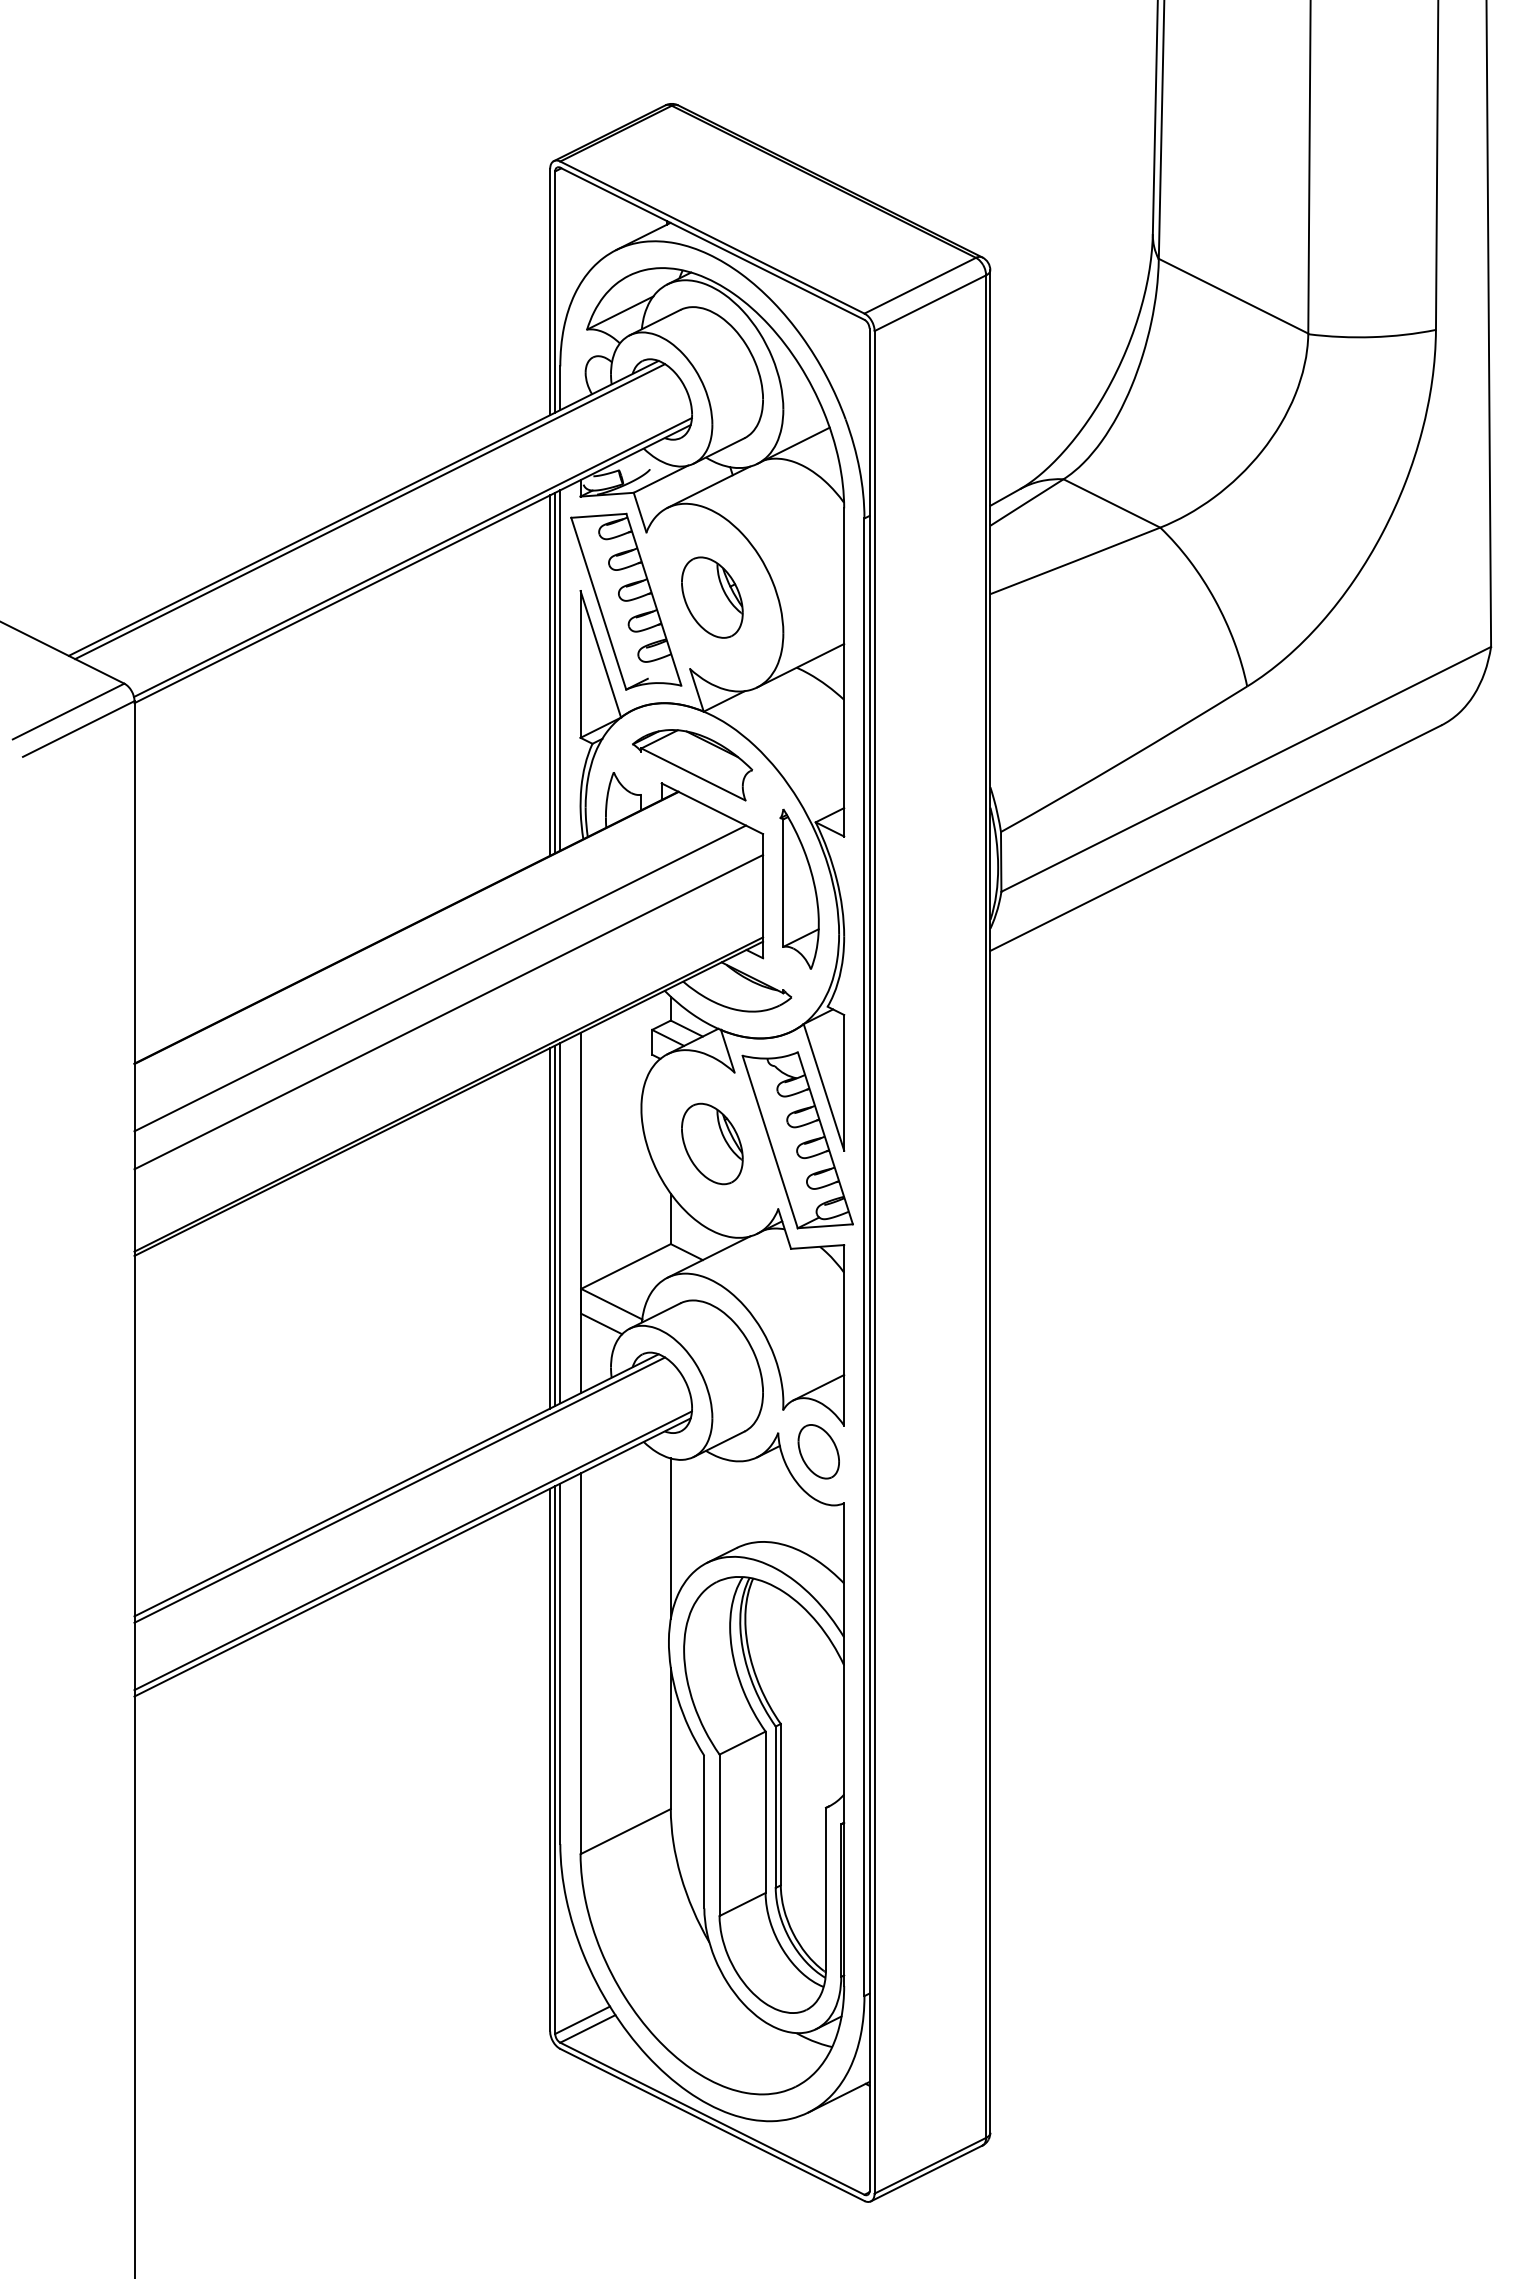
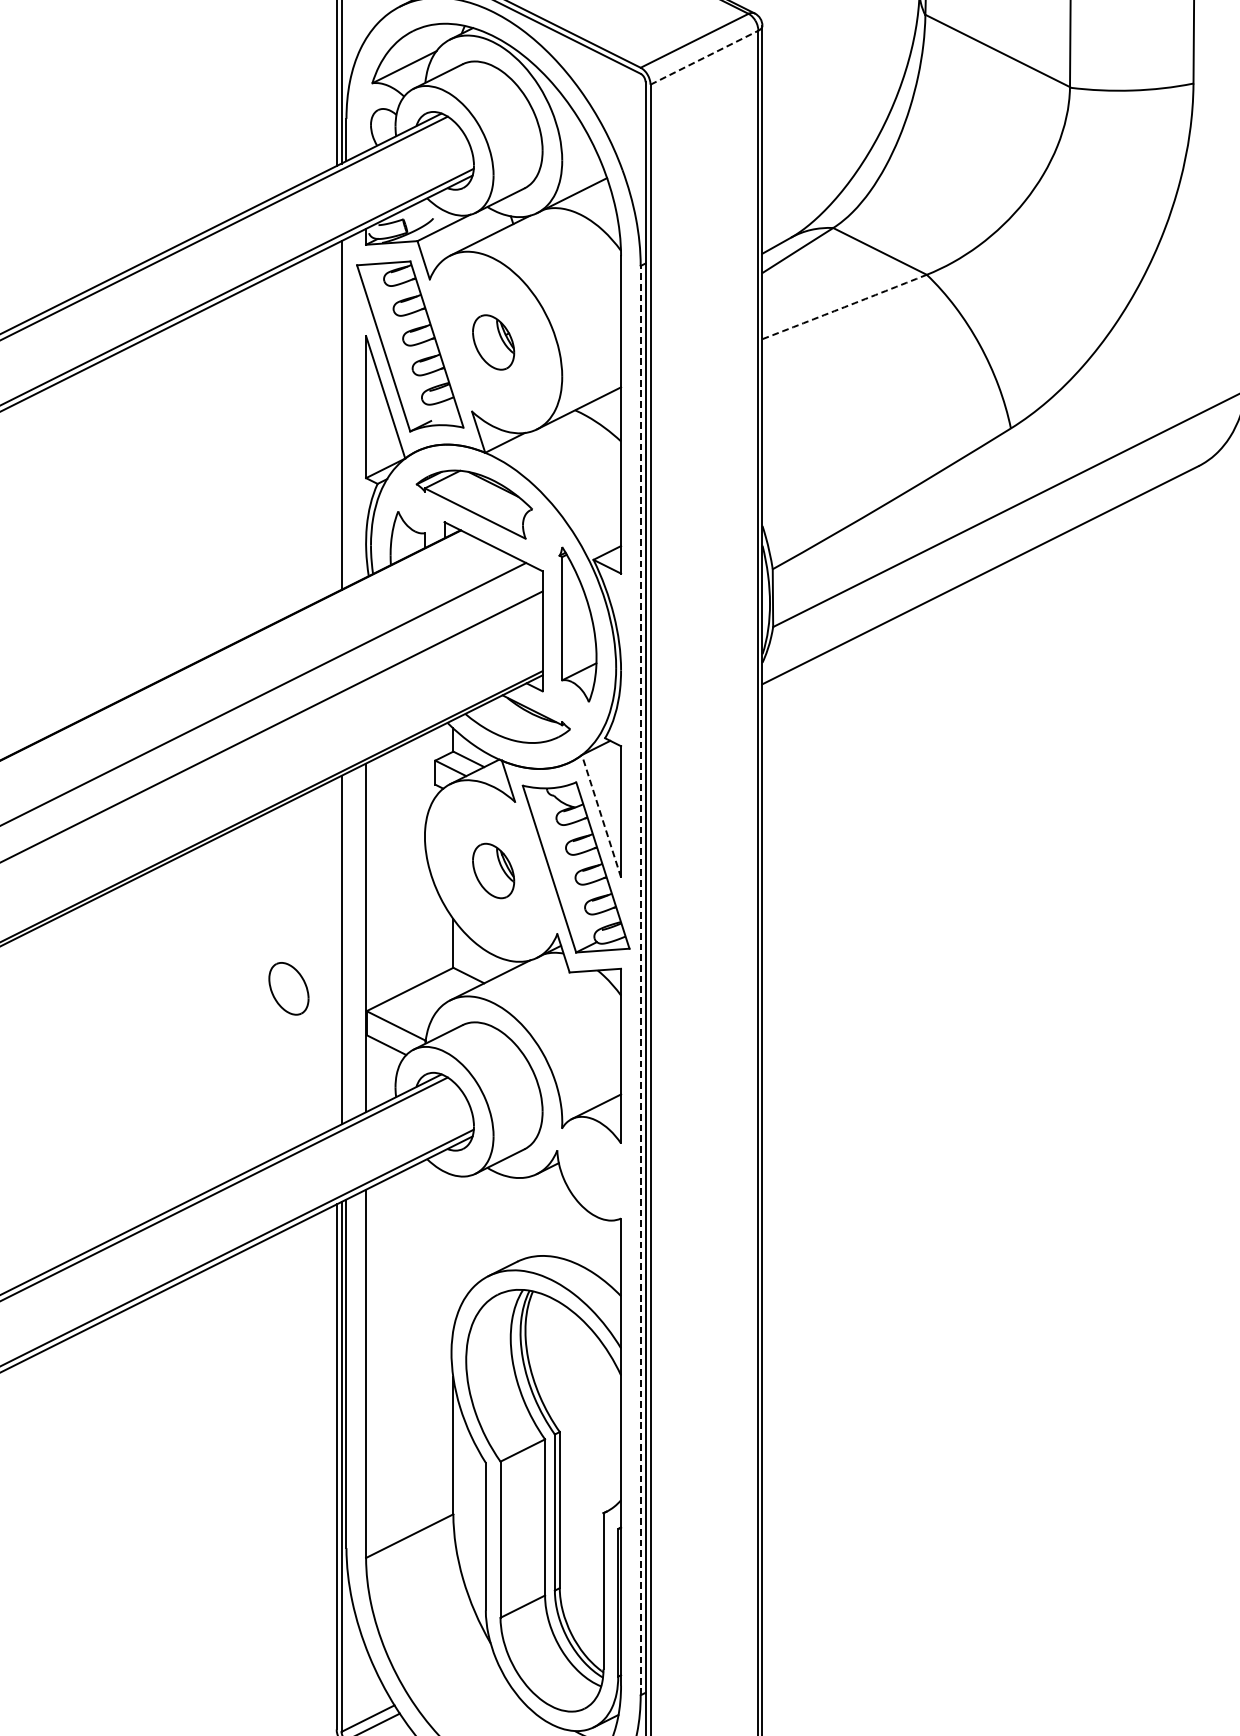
line: (930, 303) -> (704, 58), solid -> dashed
arc: (1075, 561) -> (844, 307), solid -> dashed
part: (712, 597) -> (493, 342), size x0.7
line: (560, 670) -> (346, 413), removed
line: (550, 675) -> (336, 417), removed
line: (823, 1086) -> (601, 815), solid -> dashed
part: (712, 1143) -> (493, 870), size x0.7
line: (560, 1223) -> (346, 947), removed
line: (550, 1228) -> (336, 952), removed
line: (864, 1257) -> (640, 980), solid -> dashed
part: (818, 1451) -> (288, 988), moved
line: (670, 1538) -> (453, 1252), removed

